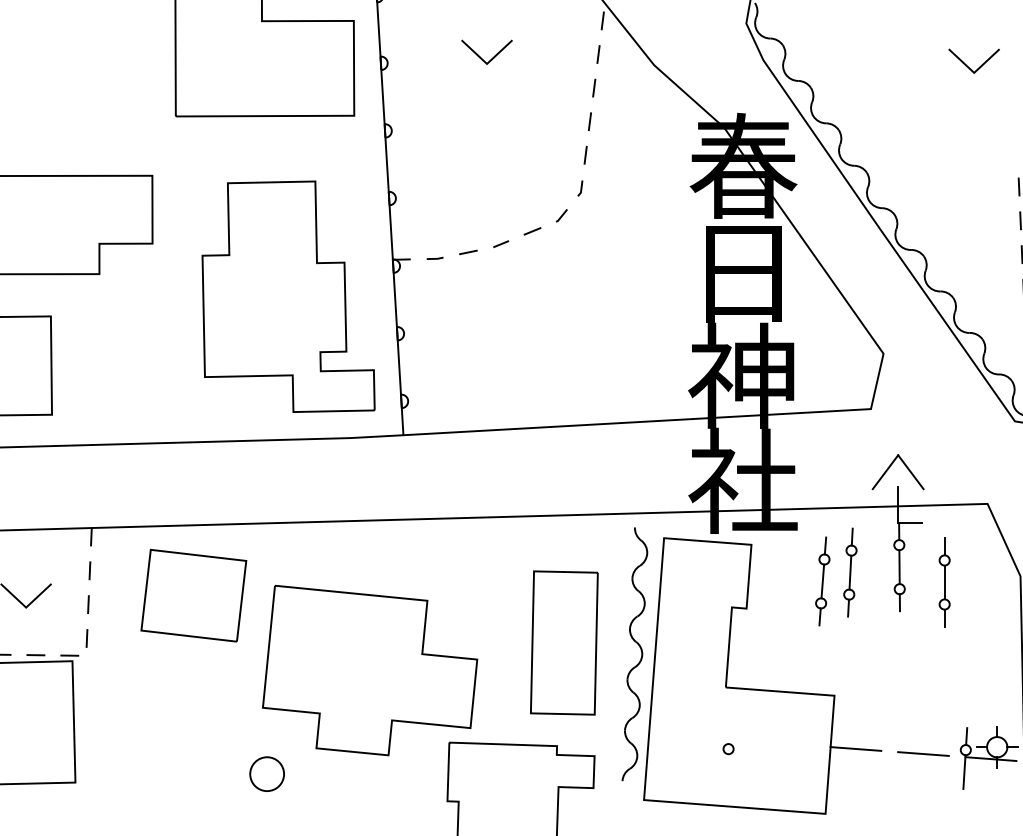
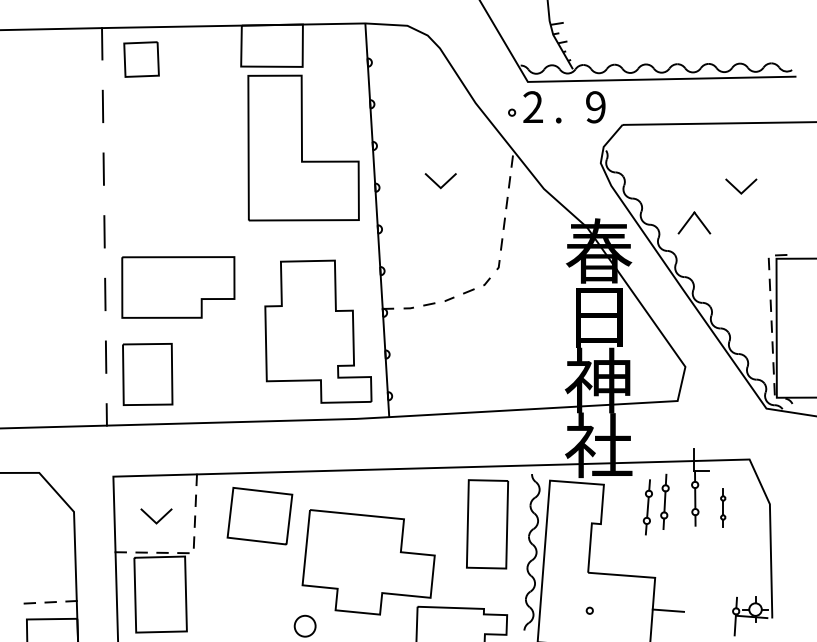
part: (898, 471) -> (694, 222), moved
part: (945, 581) -> (723, 507), size x0.7
part: (564, 643) -> (487, 524), moved
line: (922, 753) -> (709, 613), removed

